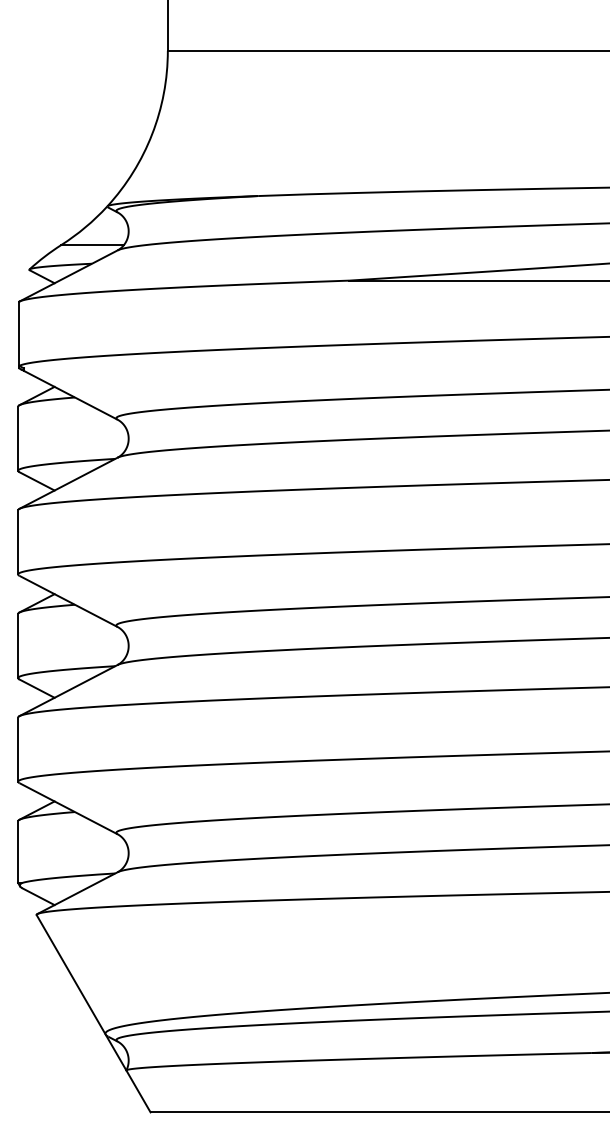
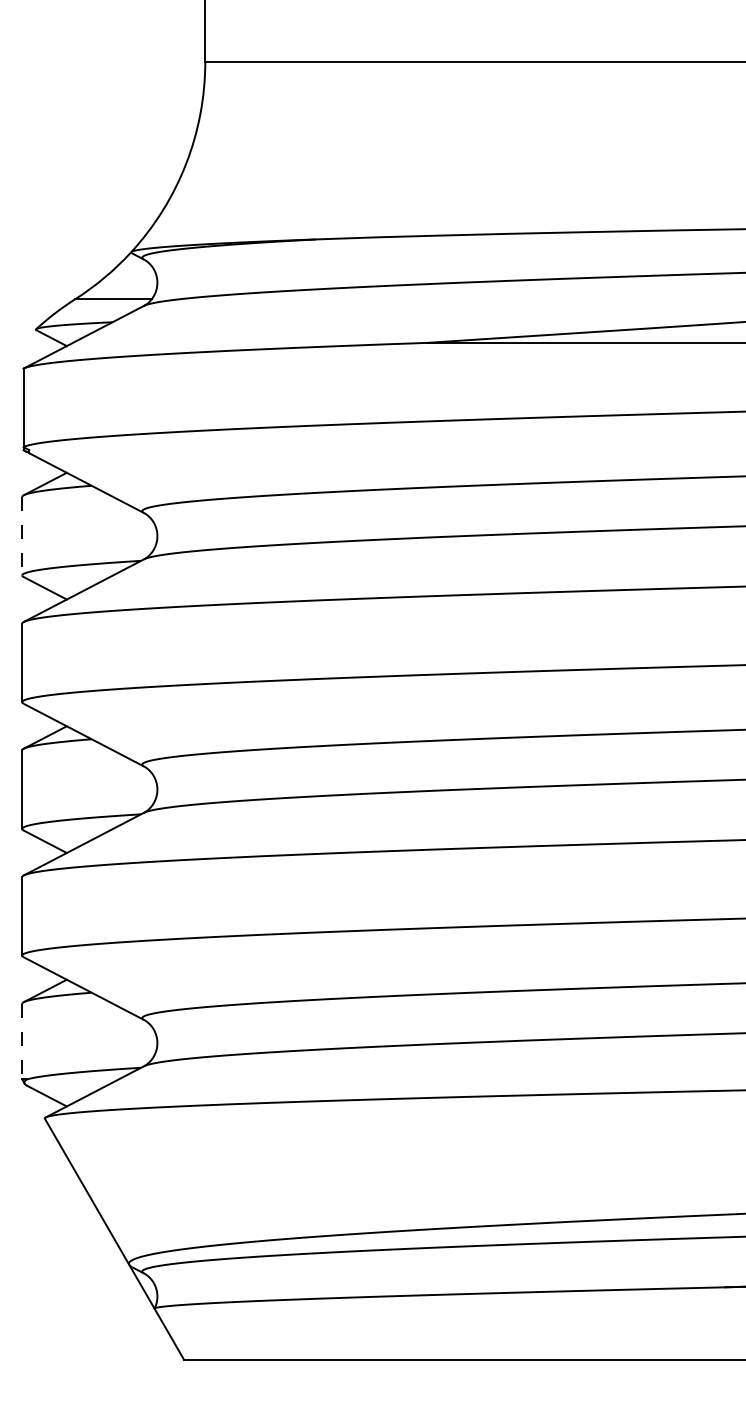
line: (18, 438) -> (22, 536), solid -> dashed
line: (18, 851) -> (22, 1041), solid -> dashed

